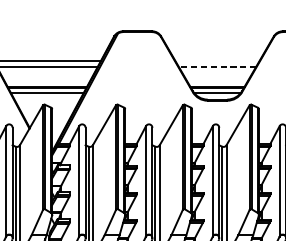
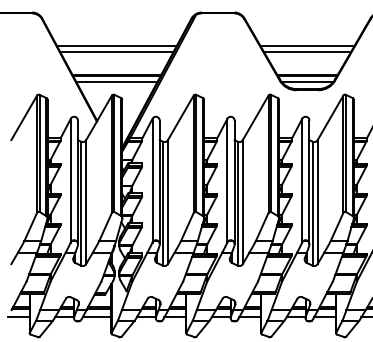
line: (217, 60) -> (307, 45), added
line: (217, 66) -> (307, 52), dashed -> solid

